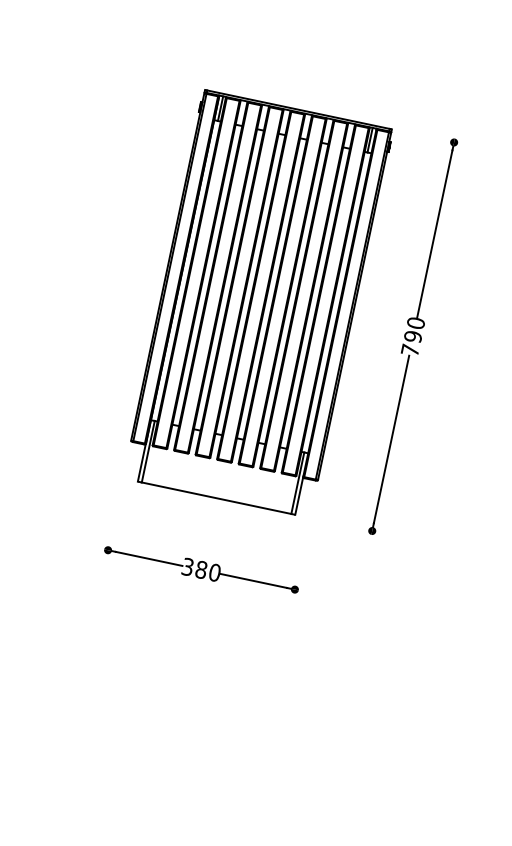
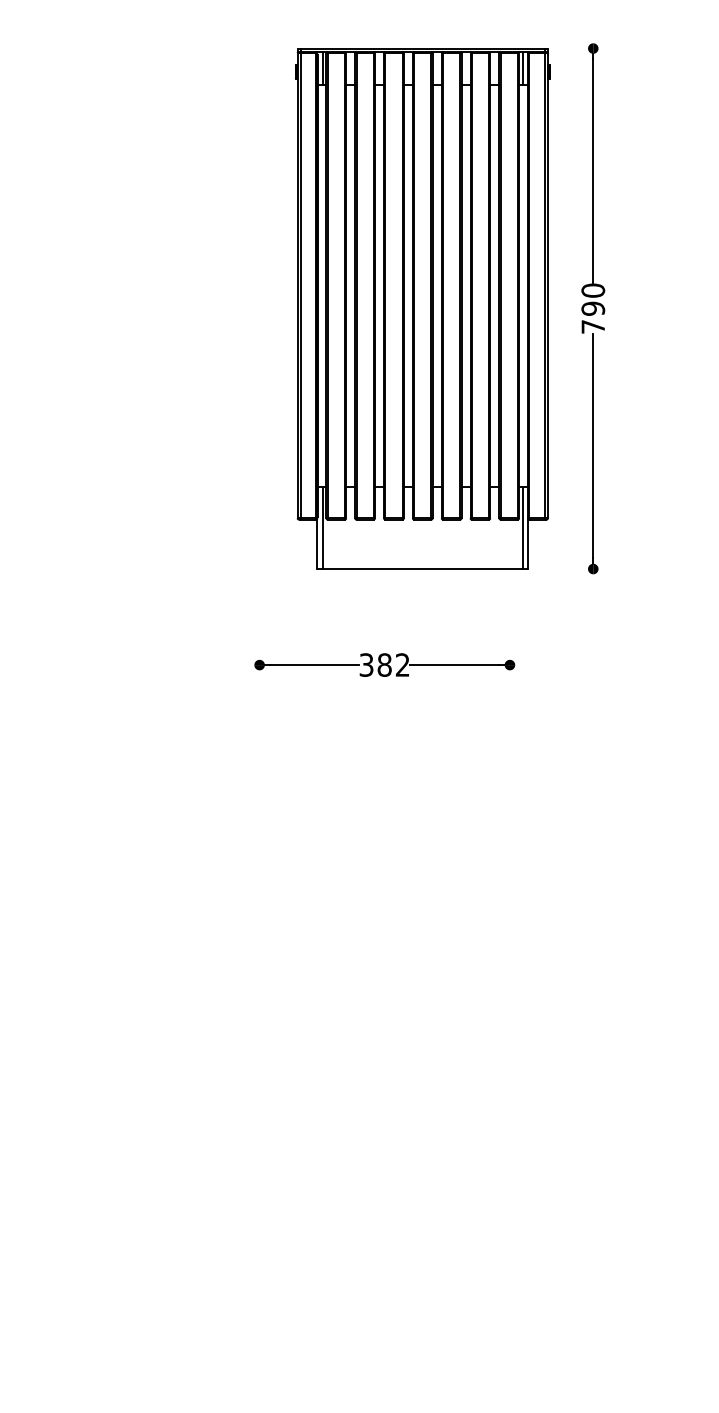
part: (257, 303) -> (422, 308), moved
text: (214, 572) -> (402, 664), 380 -> 382

